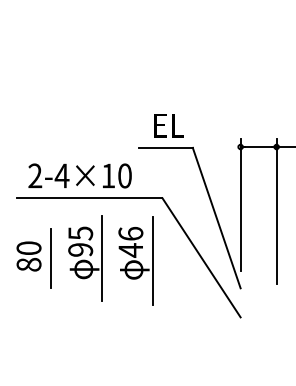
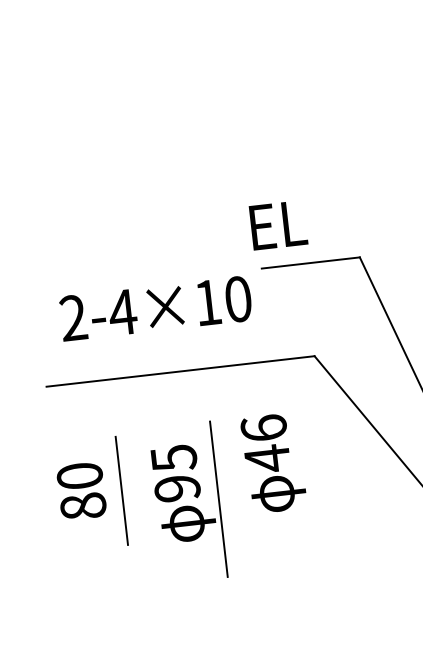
text: (168, 125) -> (277, 225), moved
text: (79, 175) -> (154, 307), moved
part: (85, 258) -> (188, 503), moved
line: (152, 260) -> (309, 472), removed

